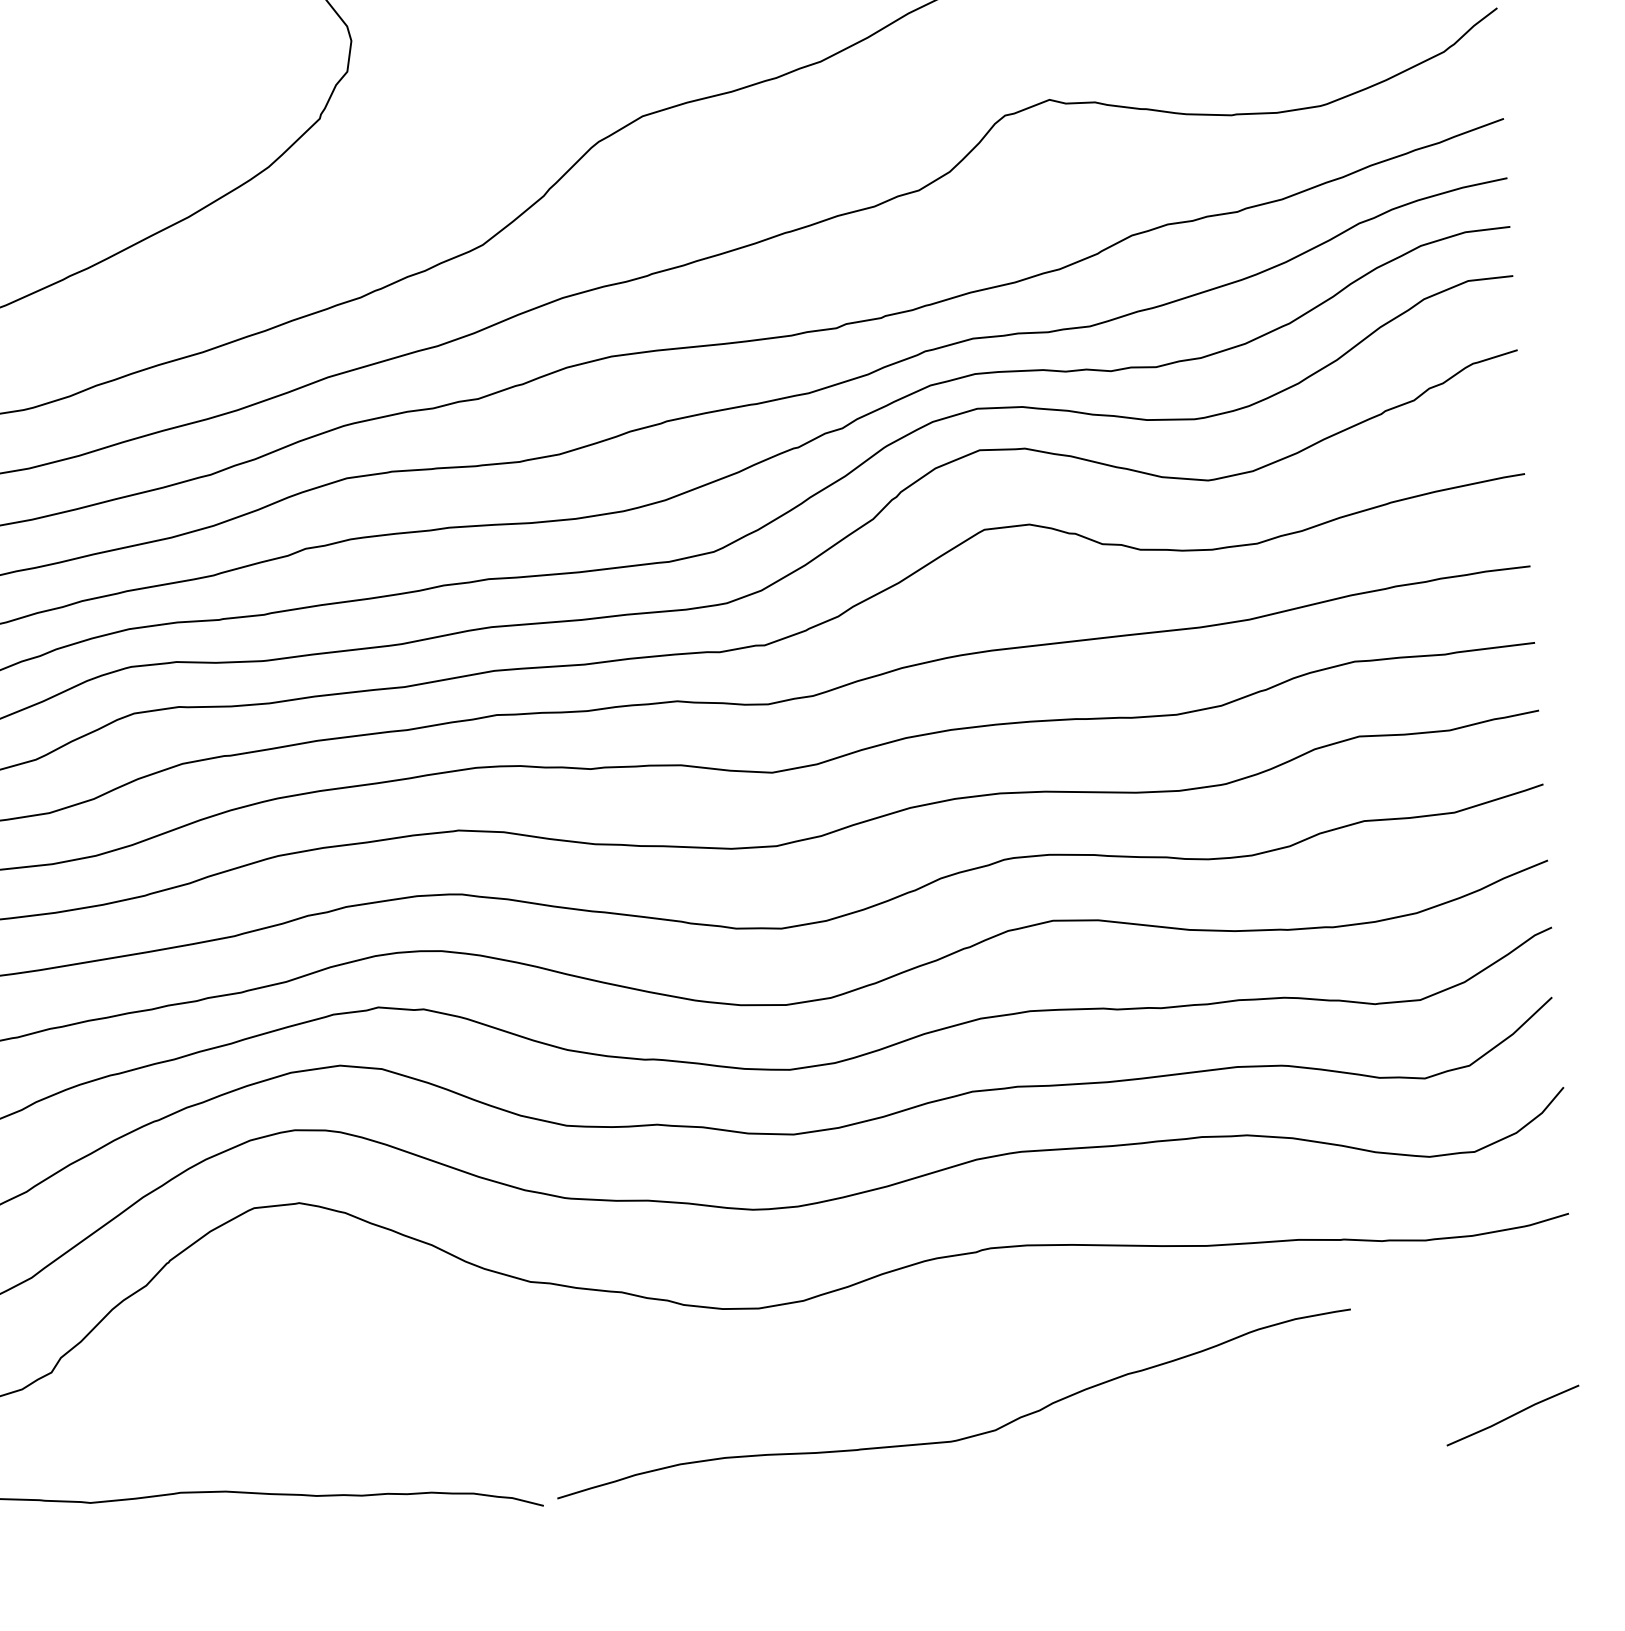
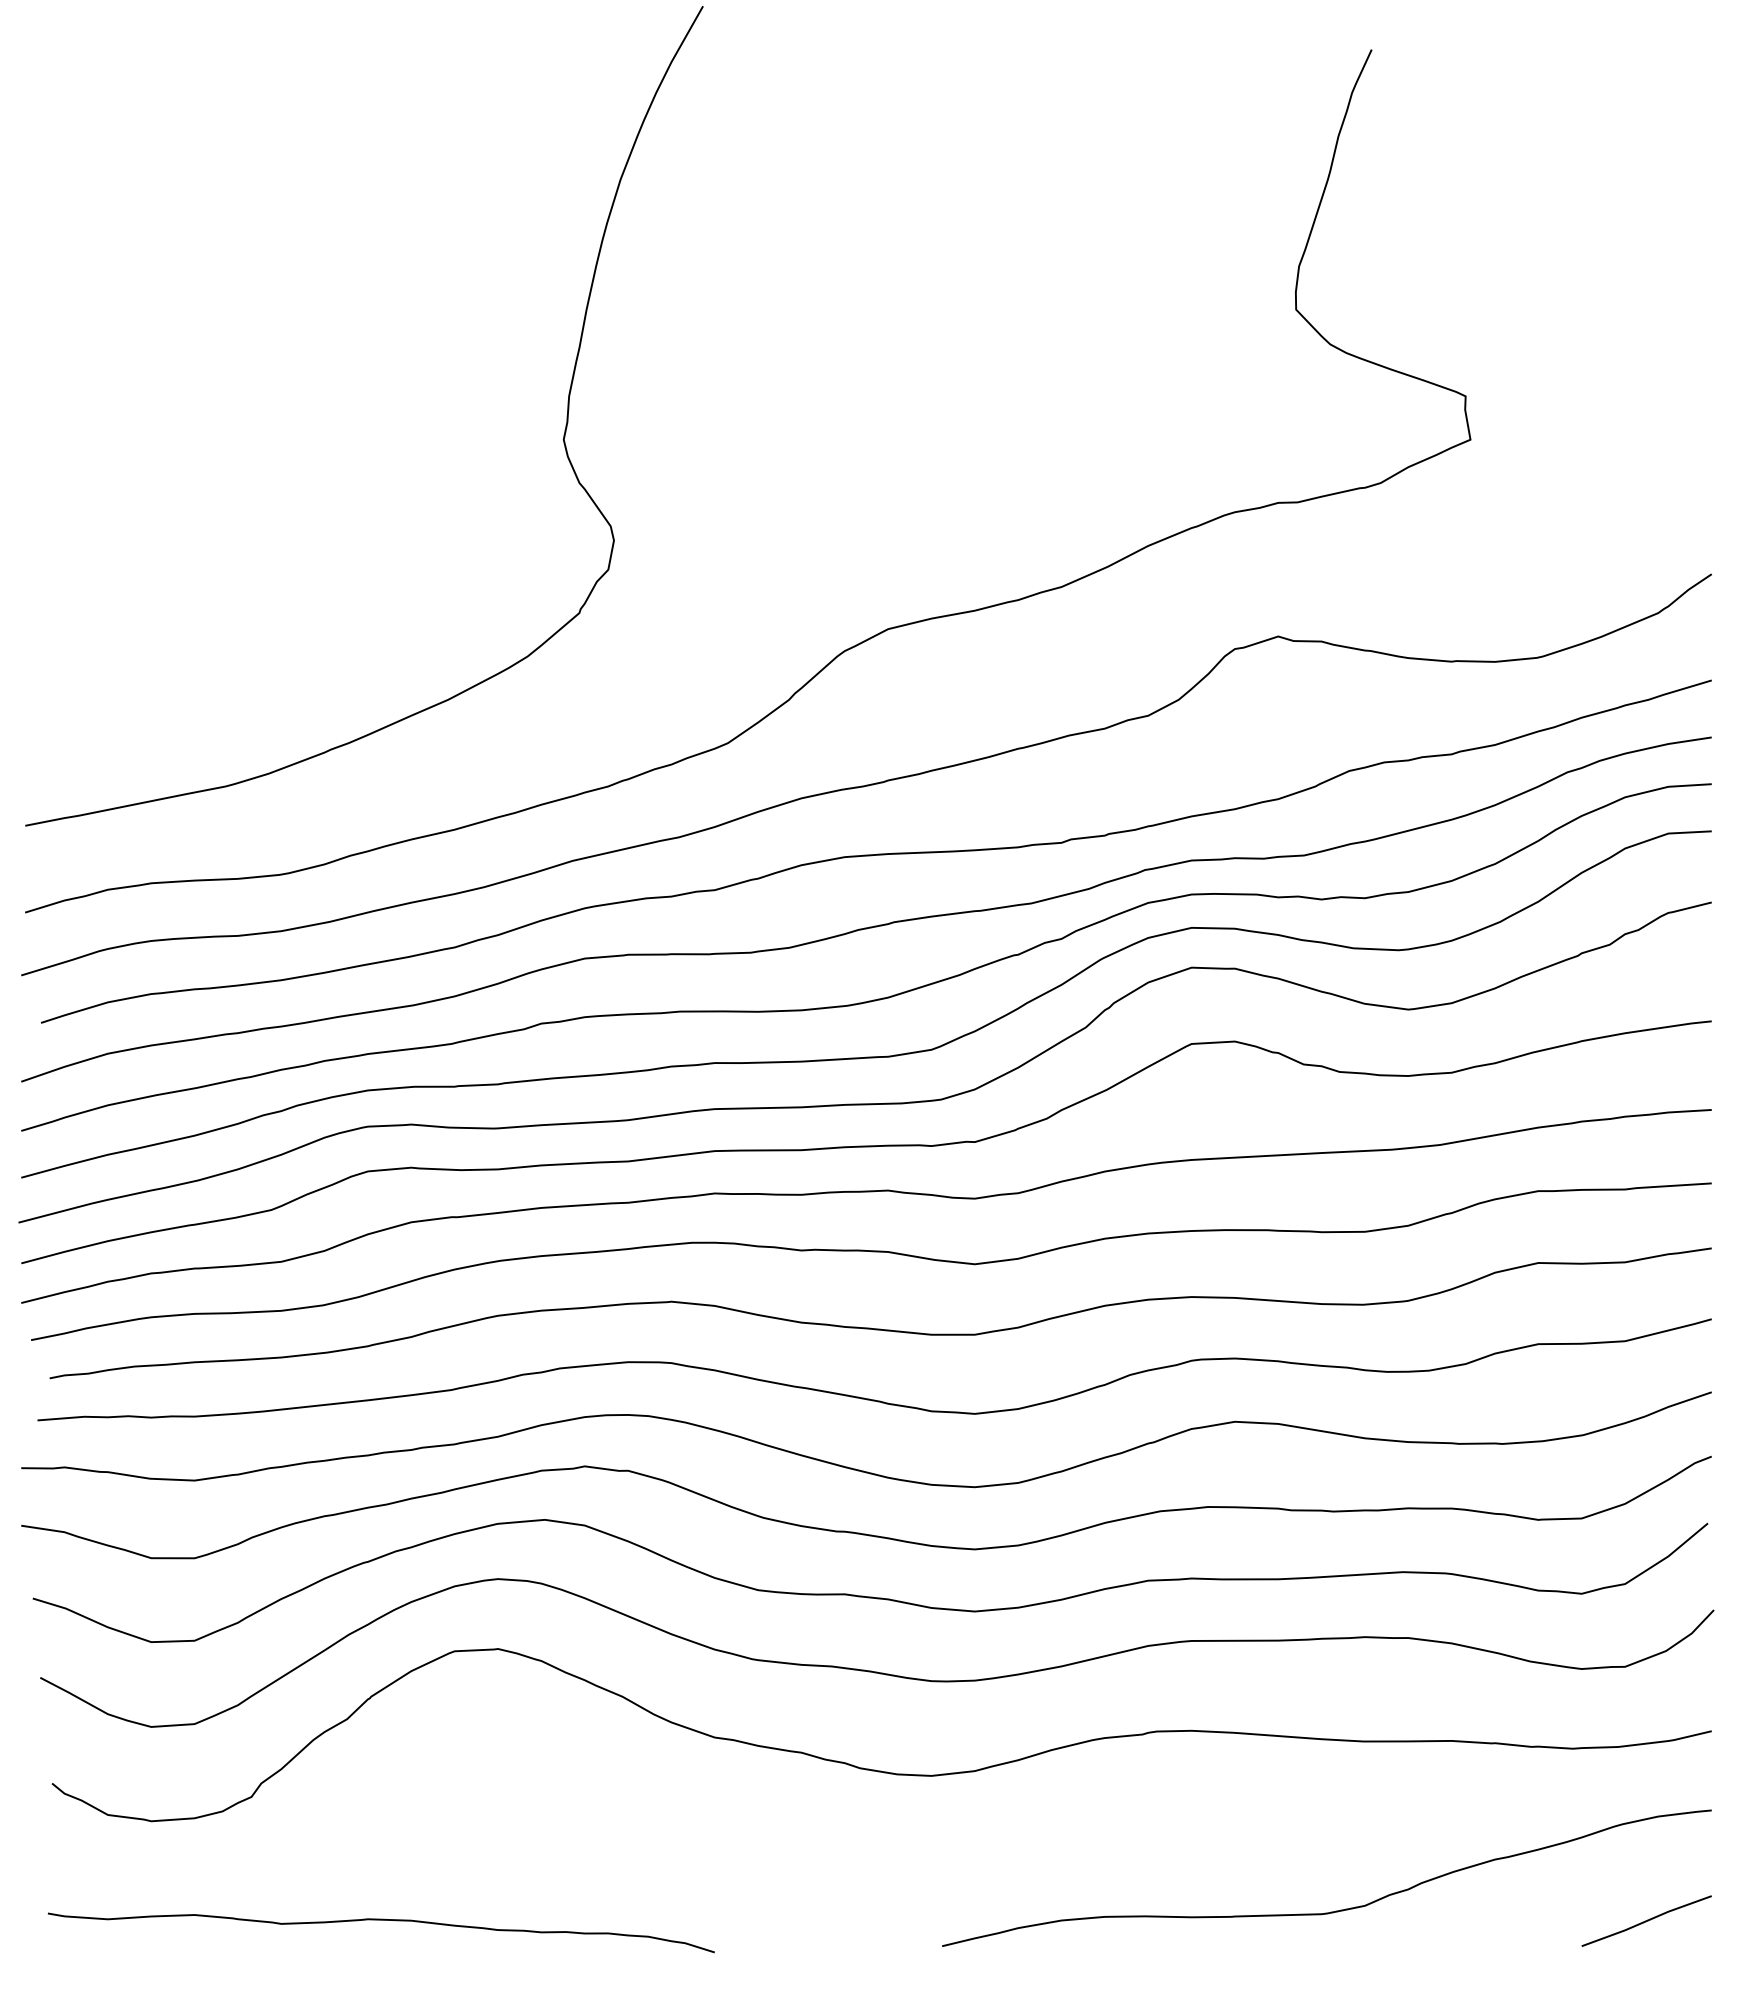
curve: (965, 1436) -> (1335, 1910), moved

